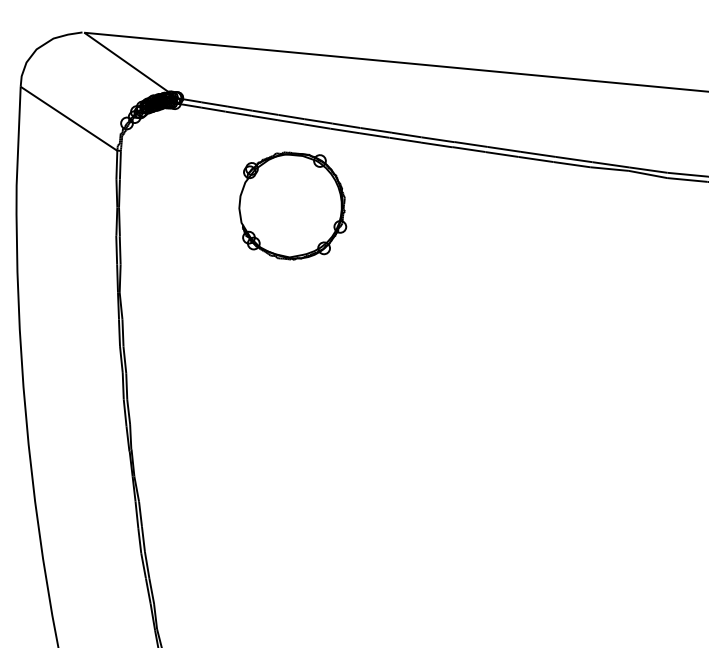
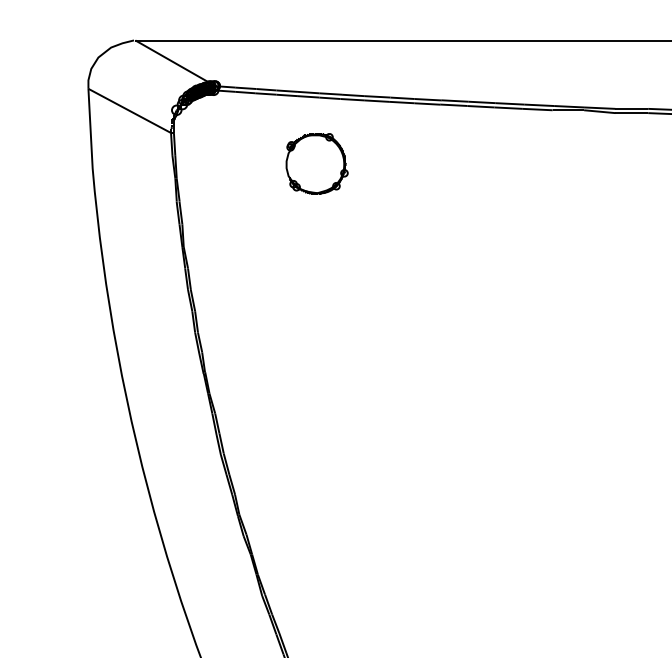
part: (292, 205) -> (316, 163), size x0.7

